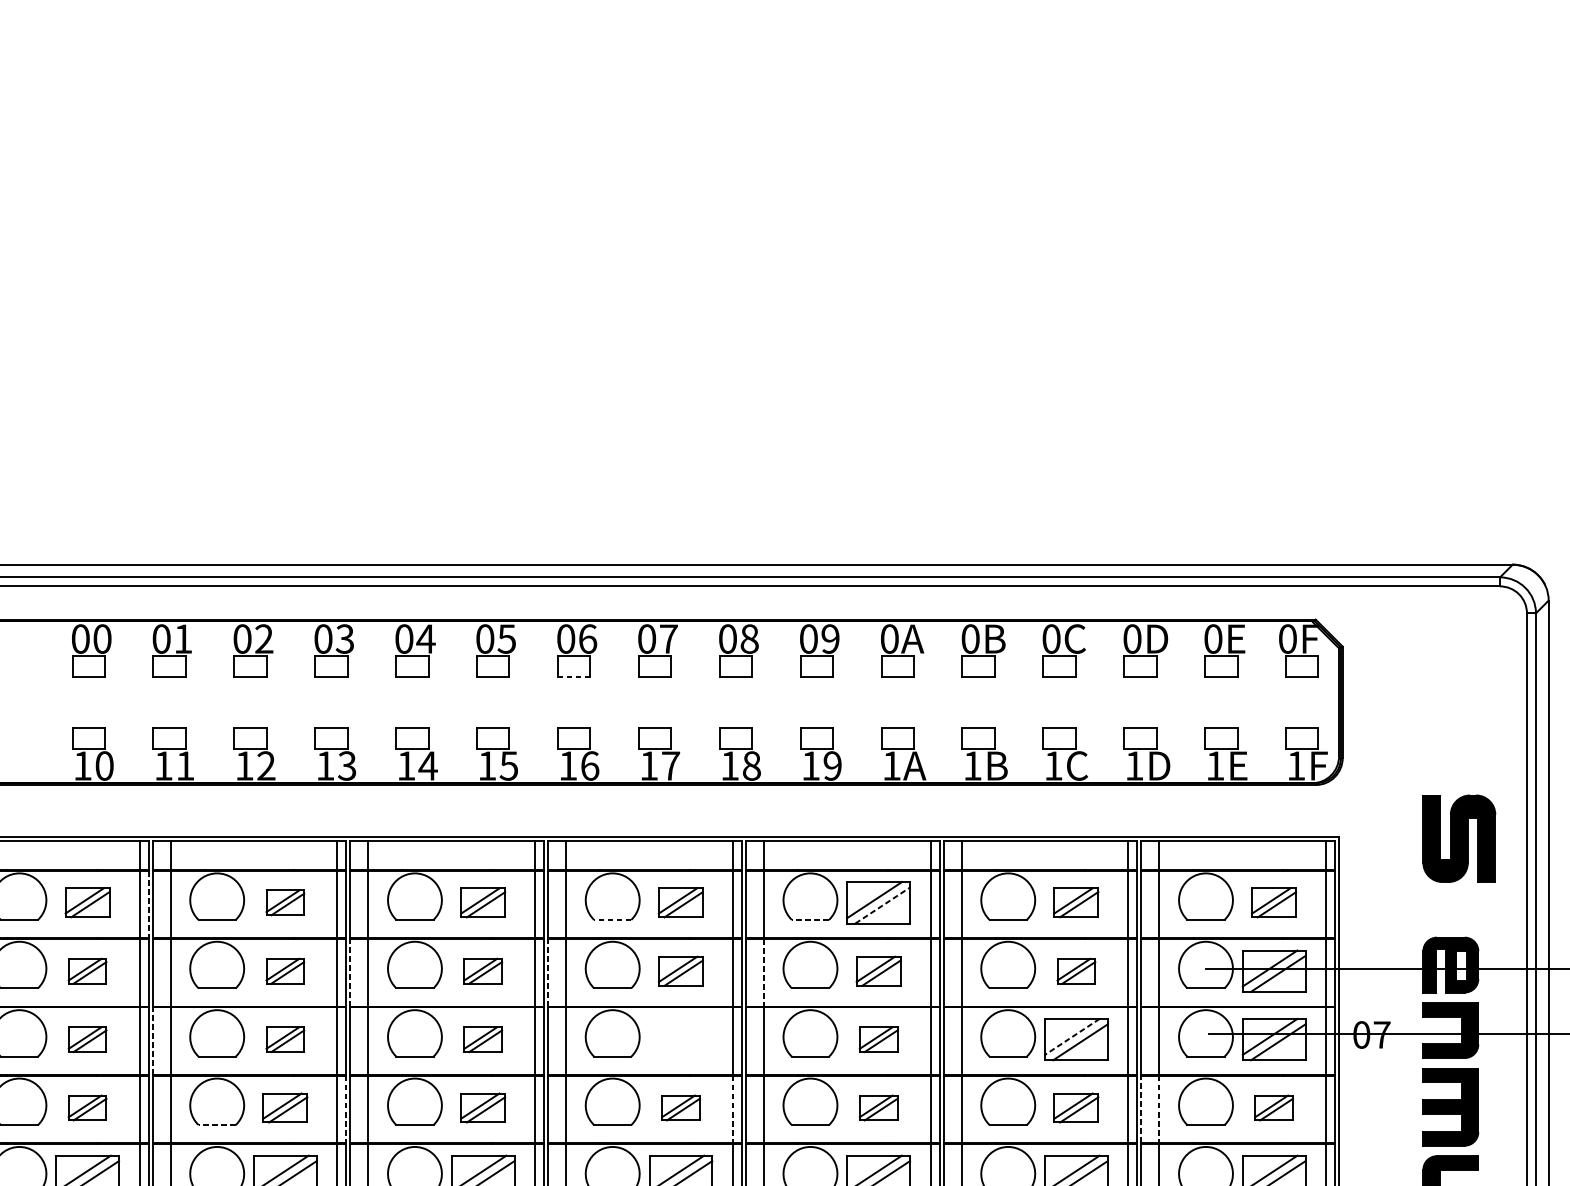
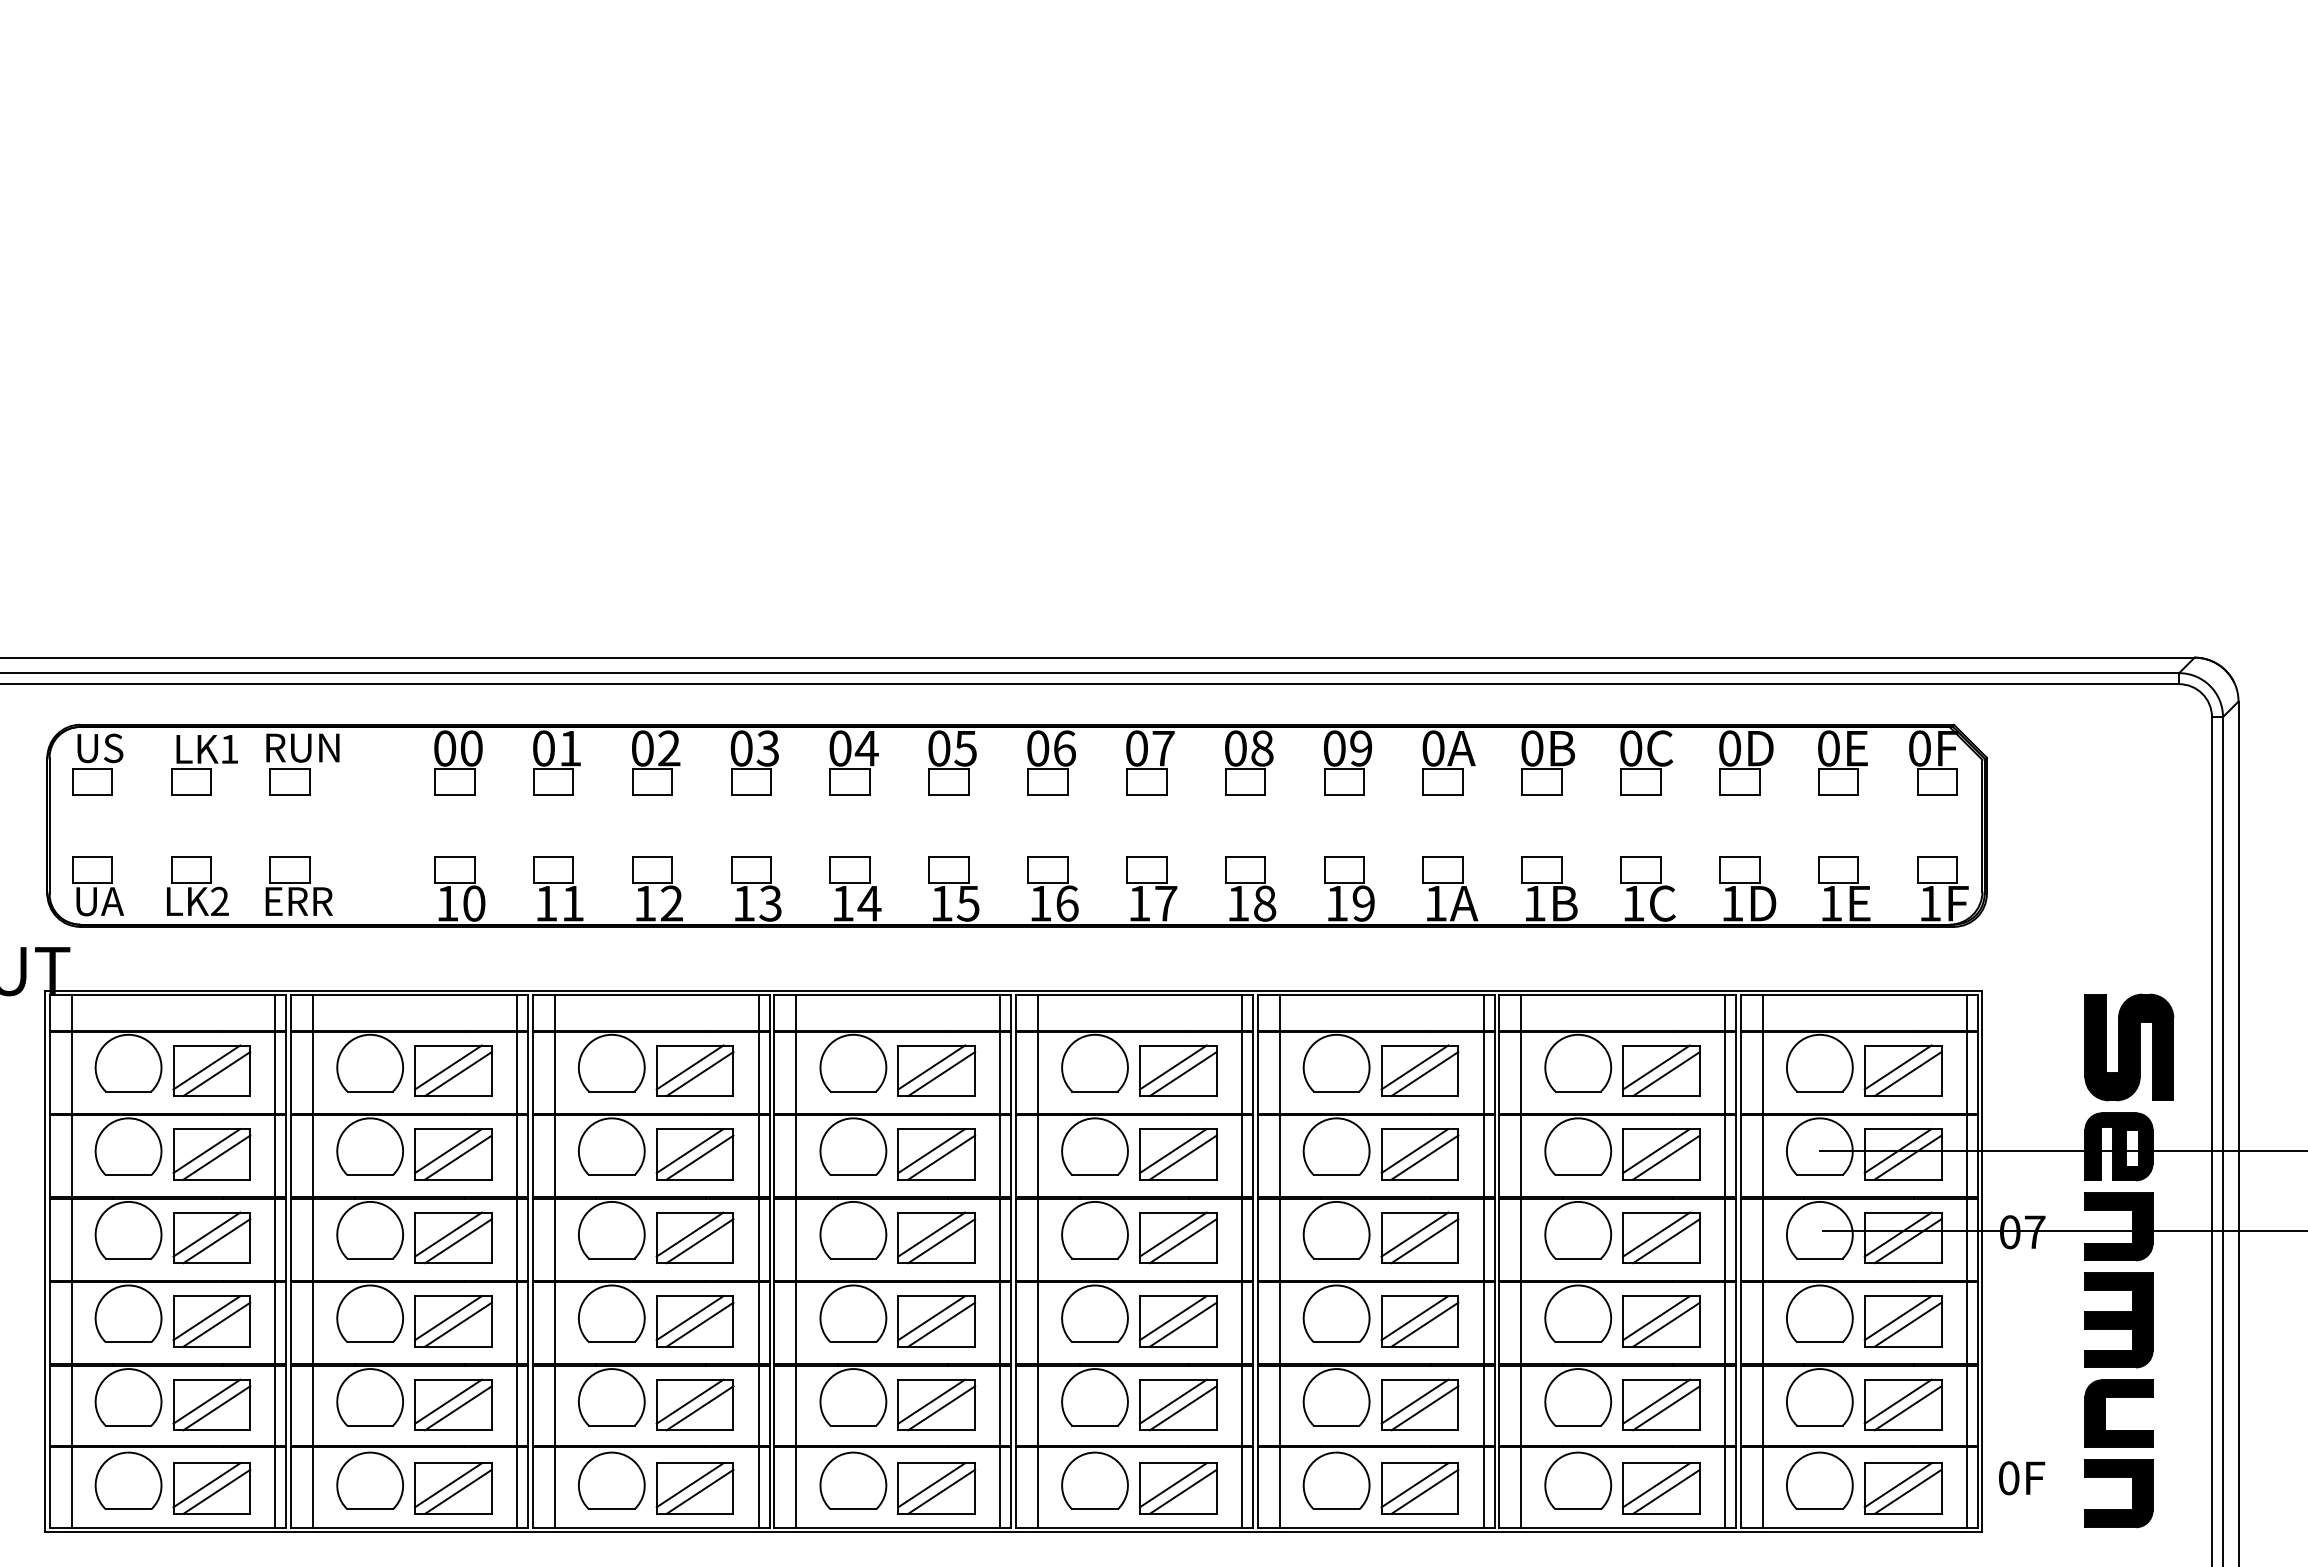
line: (573, 677) -> (1047, 795), dashed -> solid
part: (1459, 838) -> (2129, 1047), moved
part: (87, 902) -> (453, 1070), size x1.43
part: (284, 902) -> (694, 1070), size x1.67
part: (482, 902) -> (936, 1070), size x1.43
part: (680, 902) -> (1177, 1070), size x1.43
part: (1076, 902) -> (1661, 1070), size x1.43
part: (1273, 902) -> (1902, 1070), size x1.43
line: (149, 905) -> (528, 1073), dashed -> solid
line: (882, 905) -> (1424, 1074), dashed -> solid
line: (613, 919) -> (1095, 1091), dashed -> solid
line: (810, 919) -> (1336, 1091), dashed -> solid
part: (87, 971) -> (453, 1154), size x1.67
part: (284, 971) -> (694, 1154), size x1.67
part: (482, 971) -> (936, 1154), size x1.67
part: (681, 971) -> (1178, 1154), size x1.43
part: (878, 971) -> (1419, 1154), size x1.43
part: (1076, 971) -> (1661, 1154), size x1.67
line: (350, 972) -> (774, 1155), dashed -> solid
line: (548, 972) -> (1016, 1155), dashed -> solid
line: (763, 972) -> (1279, 1156), dashed -> solid
line: (1072, 1036) -> (1656, 1234), dashed -> solid
part: (87, 1039) -> (453, 1237), size x1.67
part: (284, 1039) -> (694, 1237), size x1.67
part: (482, 1039) -> (936, 1237), size x1.67
part: (680, 1039) -> (1177, 1237), added
part: (878, 1039) -> (1419, 1237), size x1.67
line: (152, 1040) -> (532, 1239), dashed -> solid
part: (87, 1108) -> (453, 1321), size x1.67
part: (284, 1108) -> (694, 1321), size x1.43
part: (482, 1108) -> (936, 1321), size x1.43
part: (681, 1108) -> (1178, 1321), size x1.67
part: (878, 1108) -> (1419, 1321), size x1.67
part: (1076, 1108) -> (1661, 1321), size x1.43
line: (1141, 1108) -> (1740, 1322), dashed -> solid
part: (1273, 1108) -> (1902, 1321), size x1.67
line: (346, 1109) -> (769, 1323), dashed -> solid
line: (732, 1109) -> (1241, 1323), dashed -> solid
line: (1159, 1109) -> (1762, 1323), dashed -> solid
line: (216, 1125) -> (611, 1342), dashed -> solid

